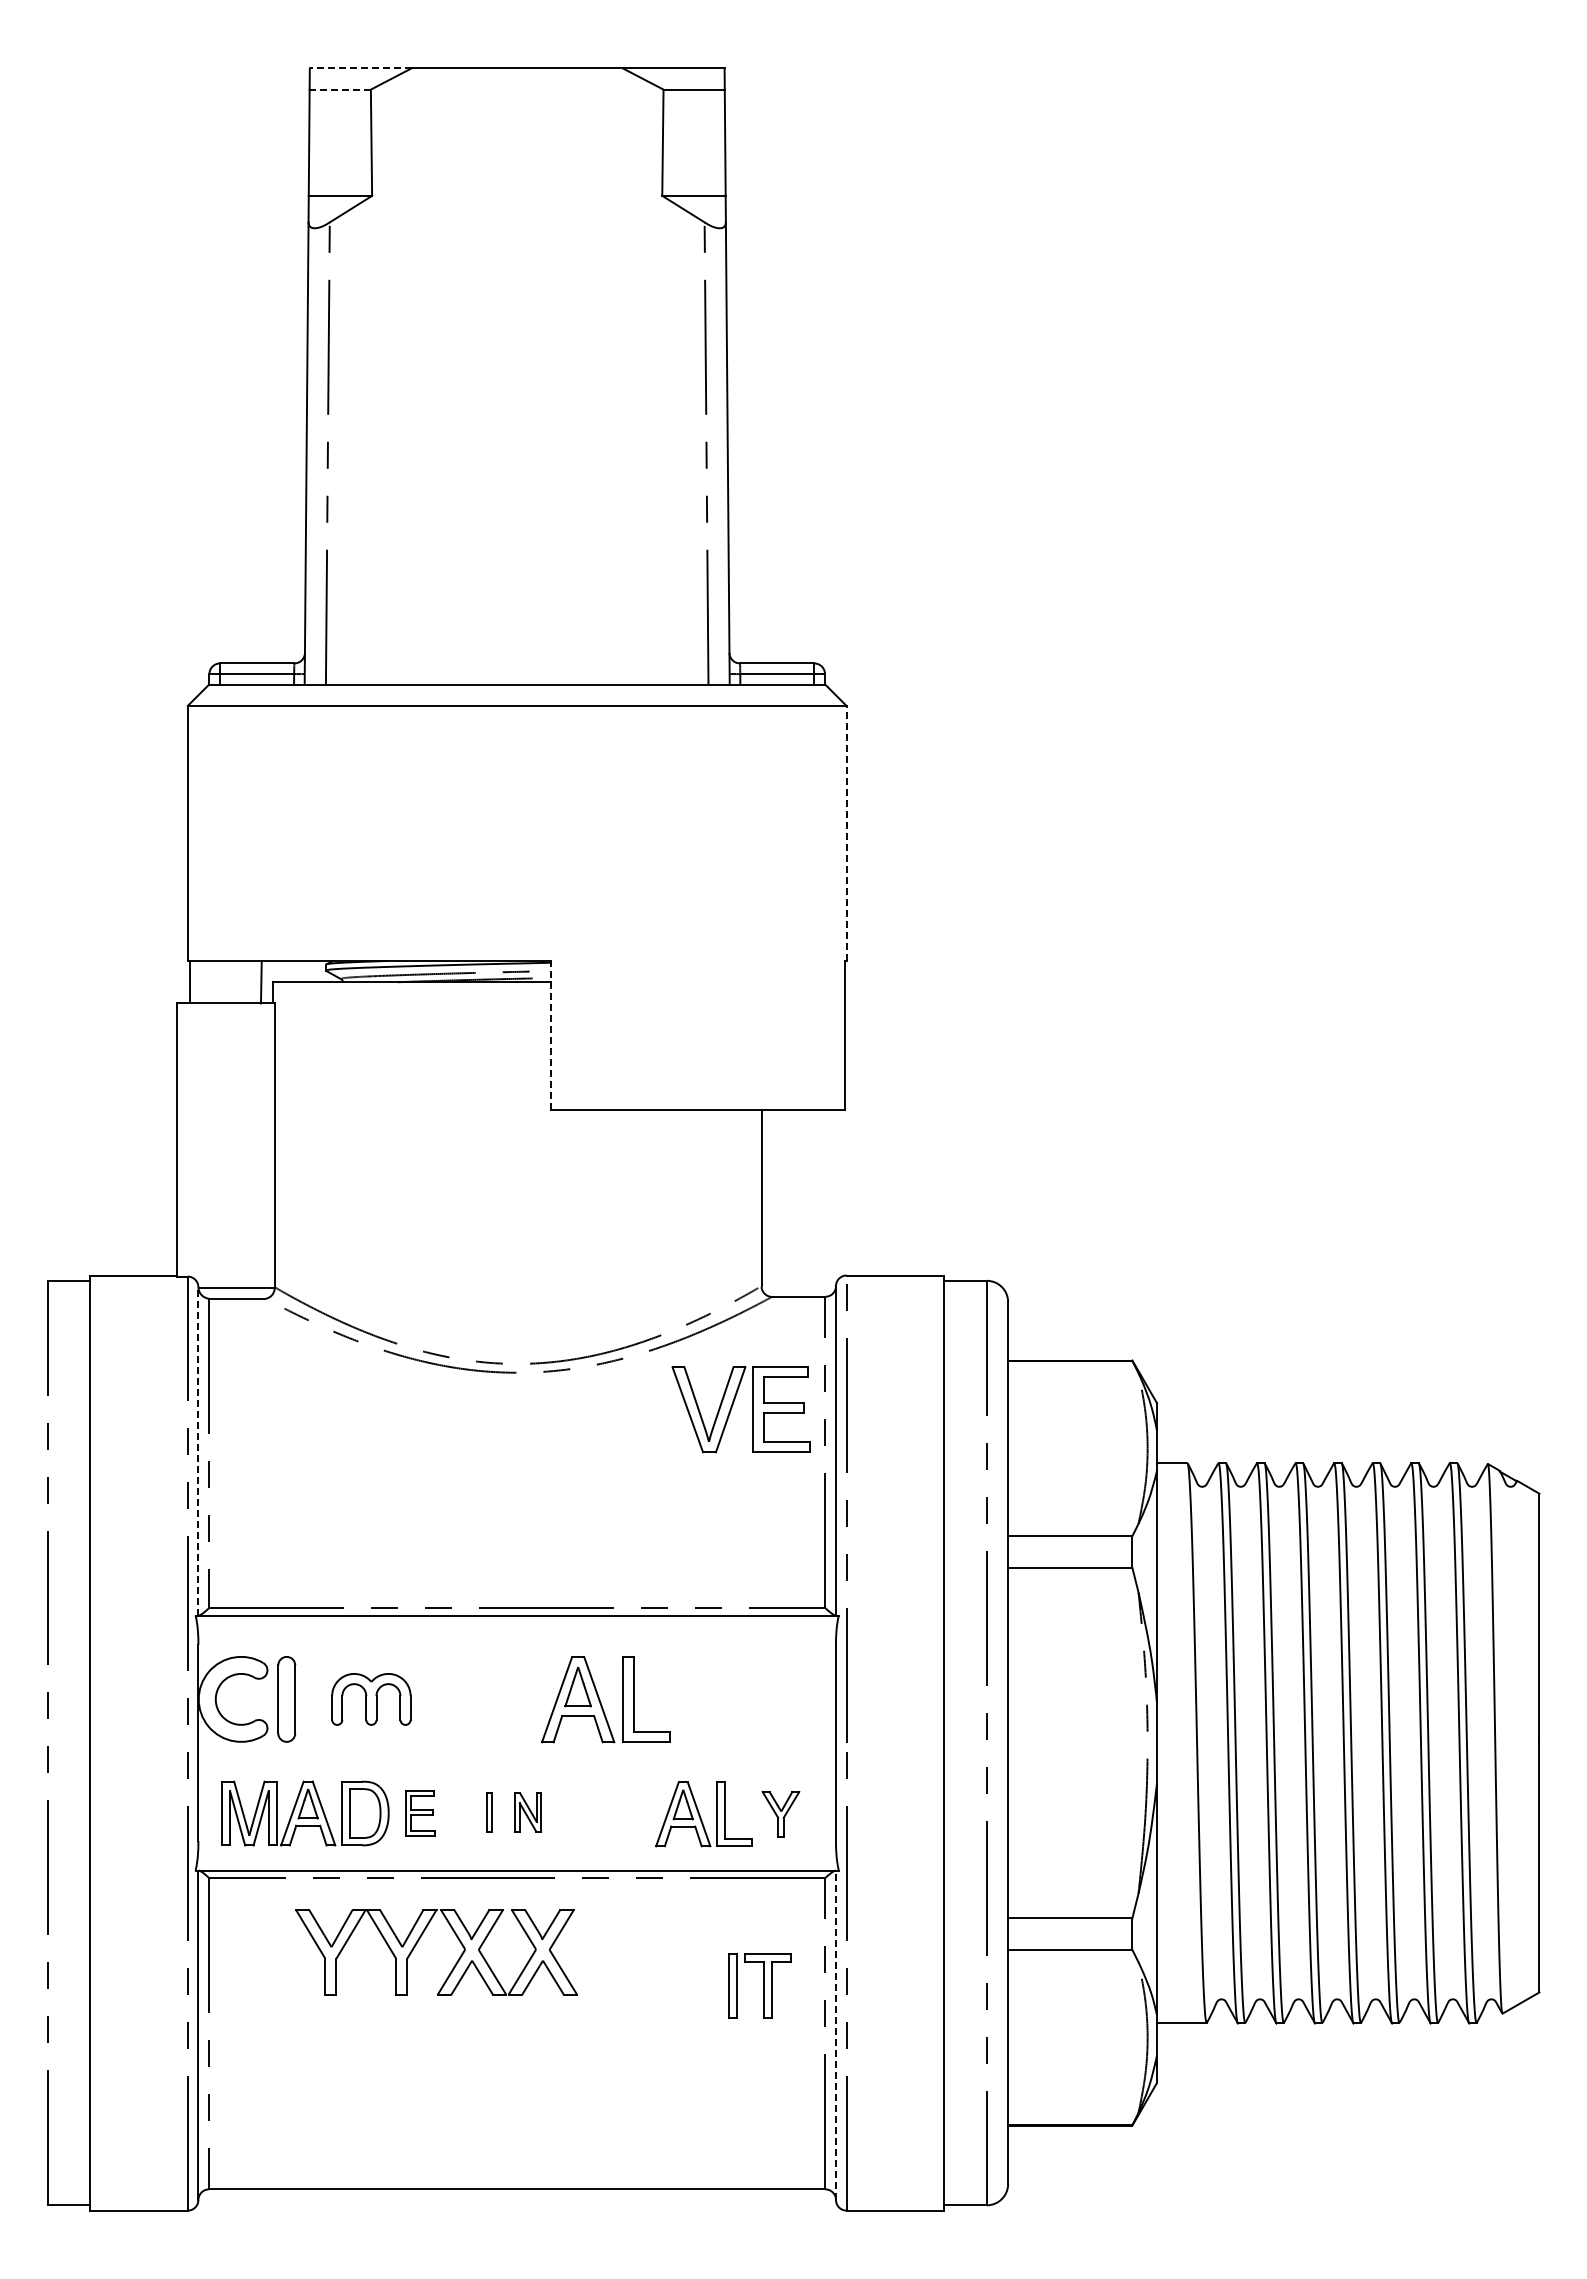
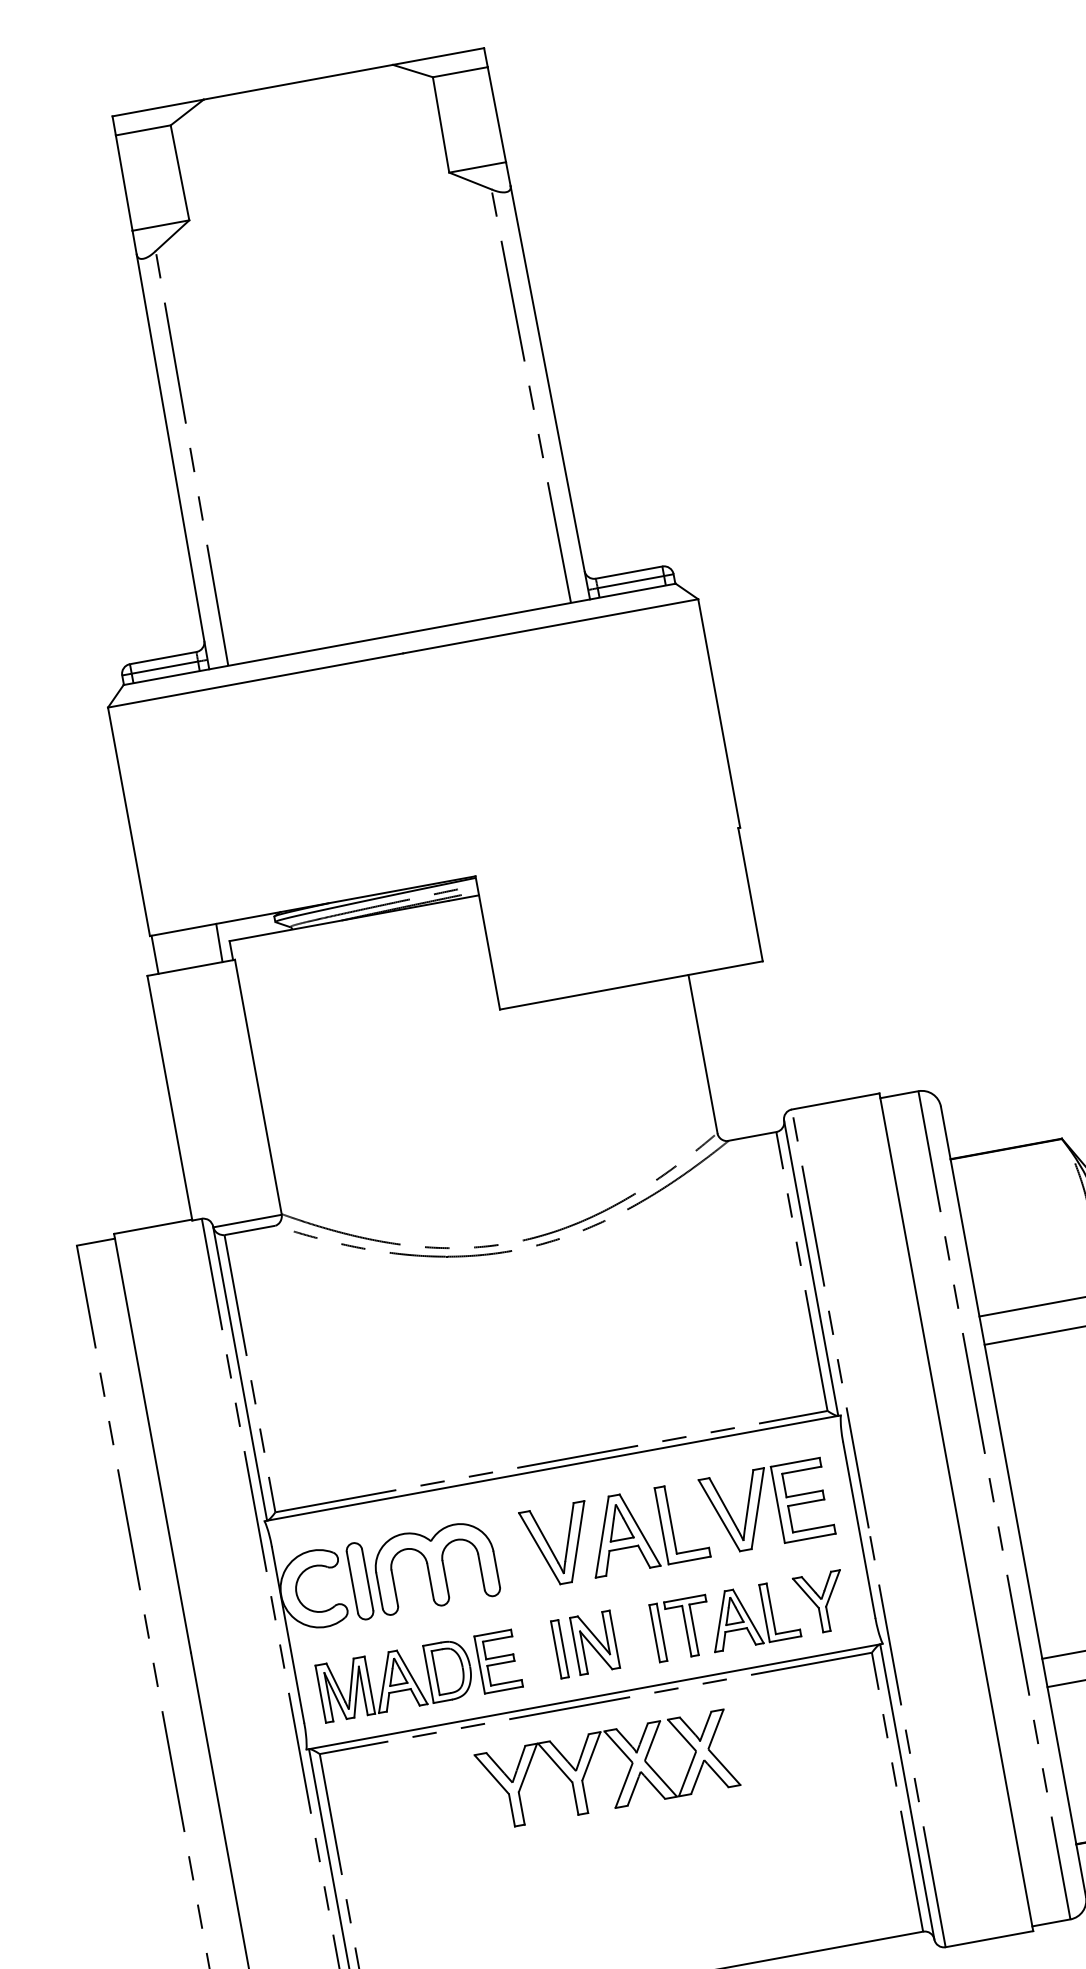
line: (360, 68) -> (157, 108), dashed -> solid
line: (340, 89) -> (143, 130), dashed -> solid
line: (846, 833) -> (719, 713), dashed -> solid
line: (551, 1034) -> (487, 942), dashed -> solid
part: (733, 1405) -> (759, 1504), moved
line: (198, 1450) -> (240, 1372), dashed -> solid
part: (371, 1699) -> (435, 1567), size x1.67
part: (516, 1702) -> (566, 1546), added
part: (488, 1812) -> (559, 1649), size x1.67
part: (527, 1812) -> (594, 1643), size x1.67
part: (420, 1813) -> (498, 1661), size x1.43
part: (780, 1813) -> (821, 1602), size x1.43
part: (418, 1942) -> (589, 1764), moved
part: (759, 1985) -> (682, 1627), moved
line: (836, 2035) -> (907, 1792), dashed -> solid

